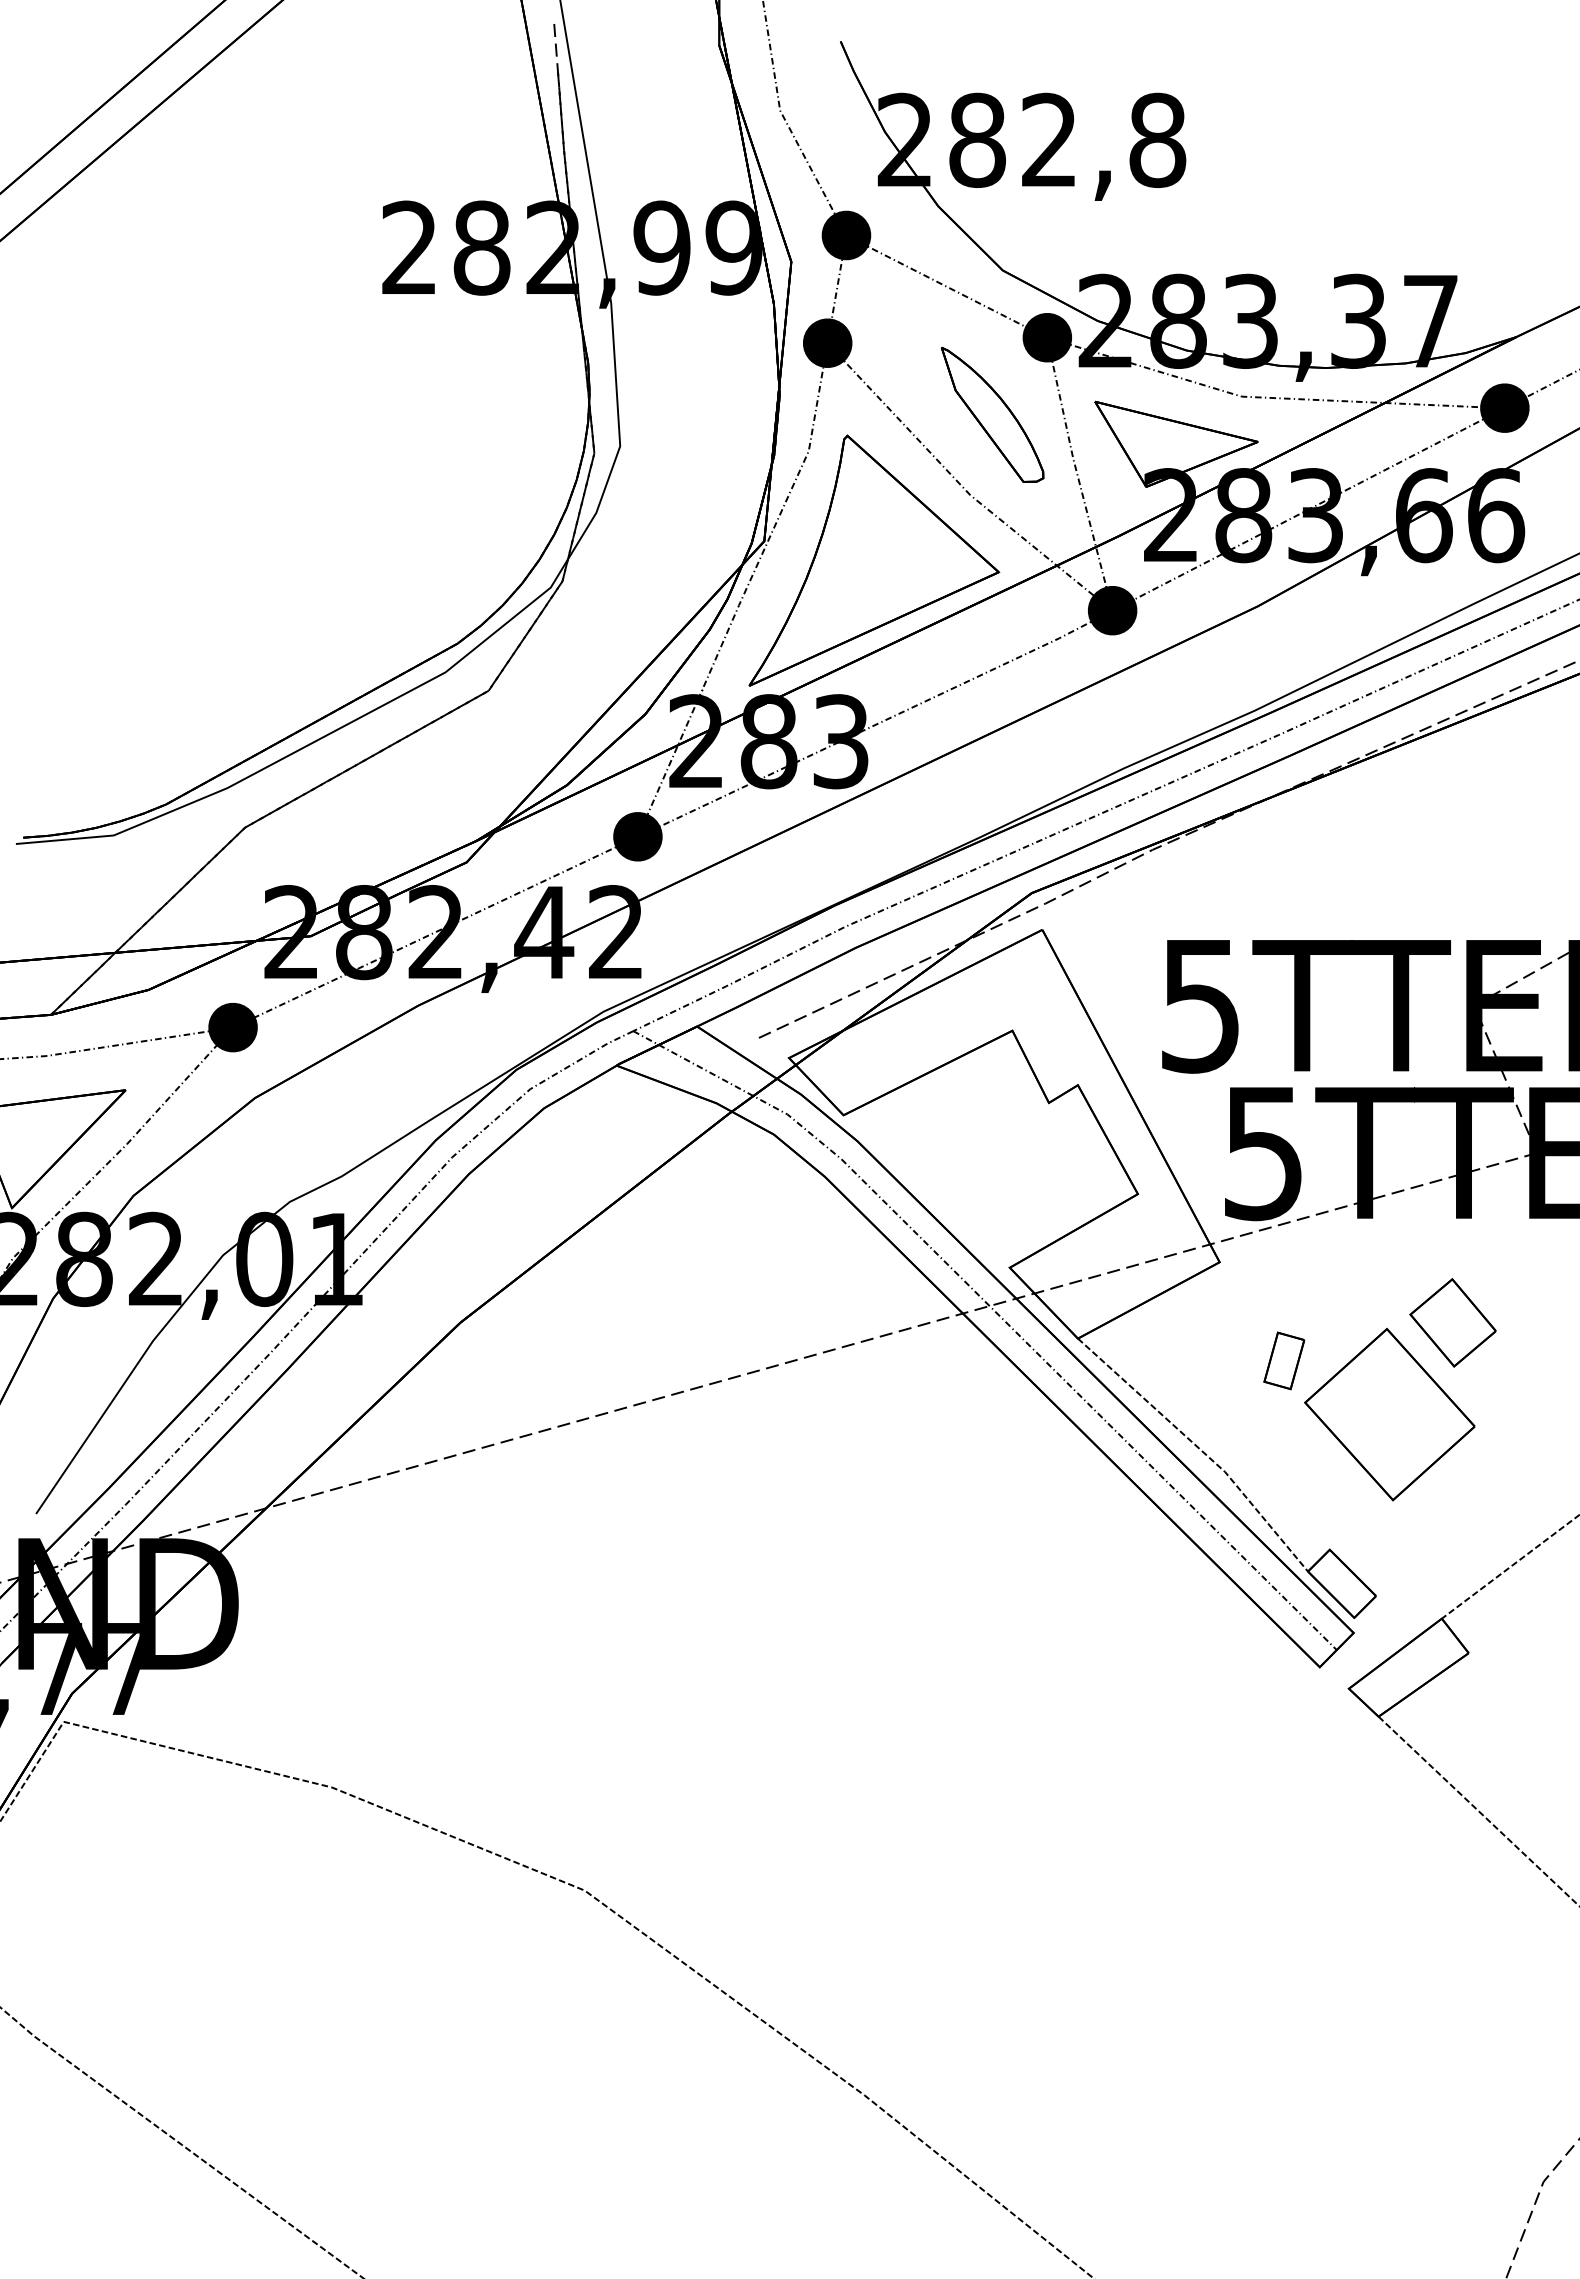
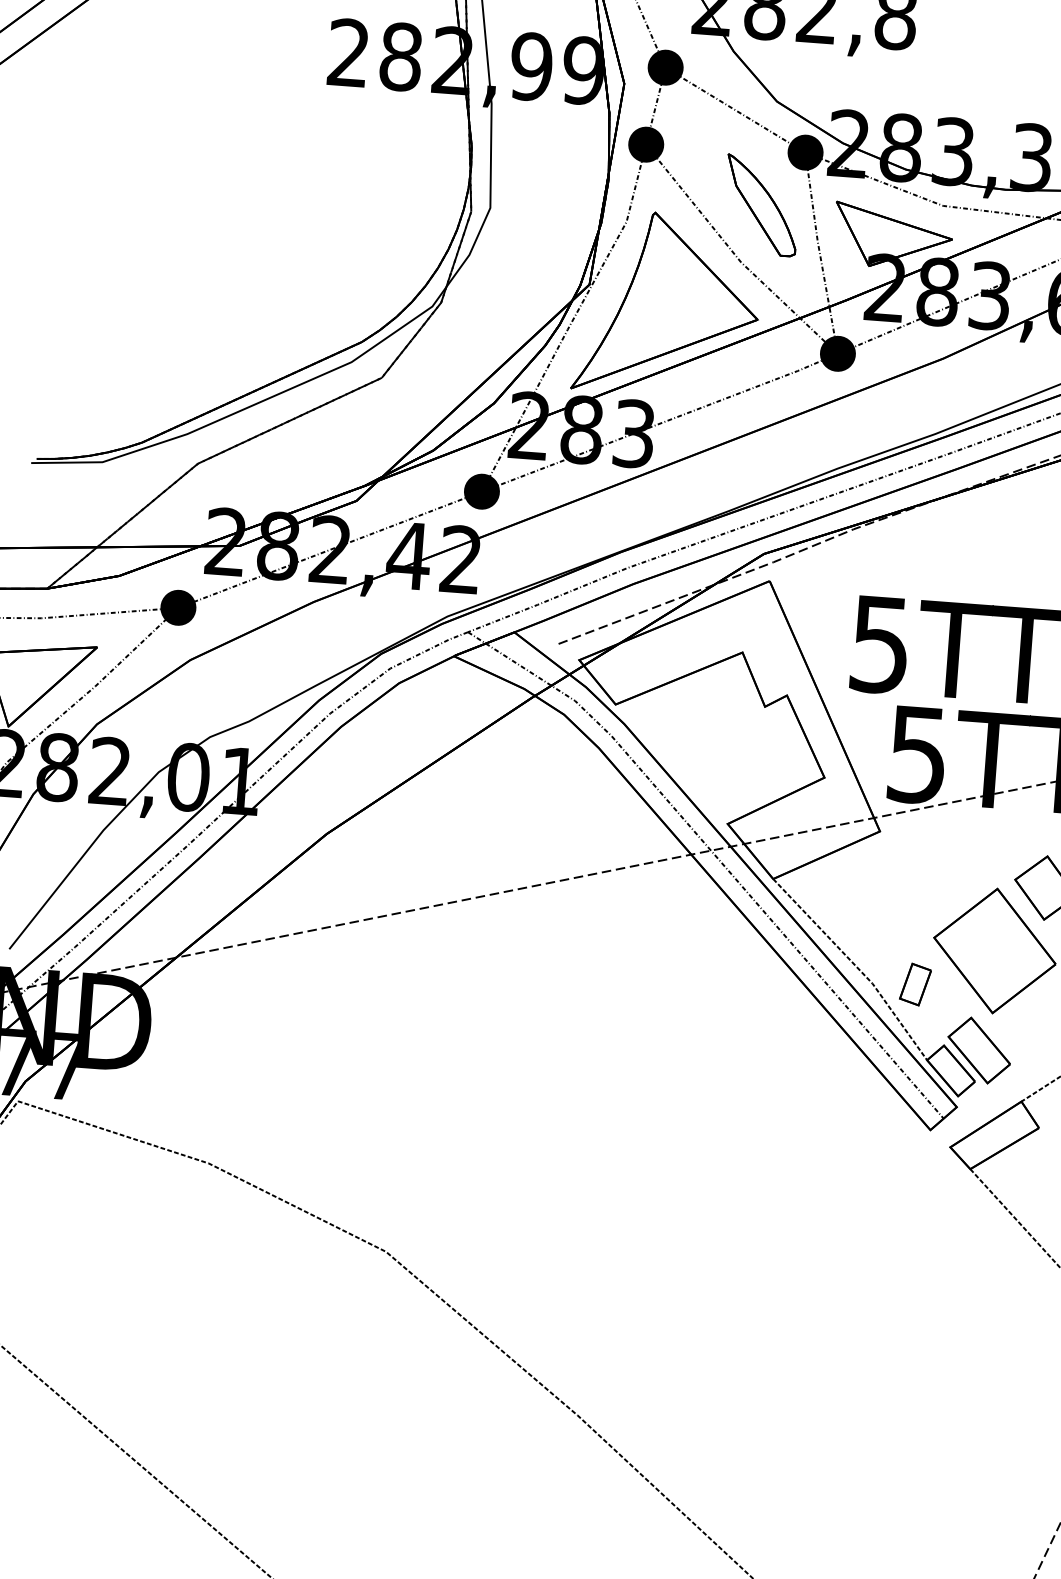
part: (1284, 1360) -> (915, 984), moved
part: (1378, 1552) -> (979, 1050), added

